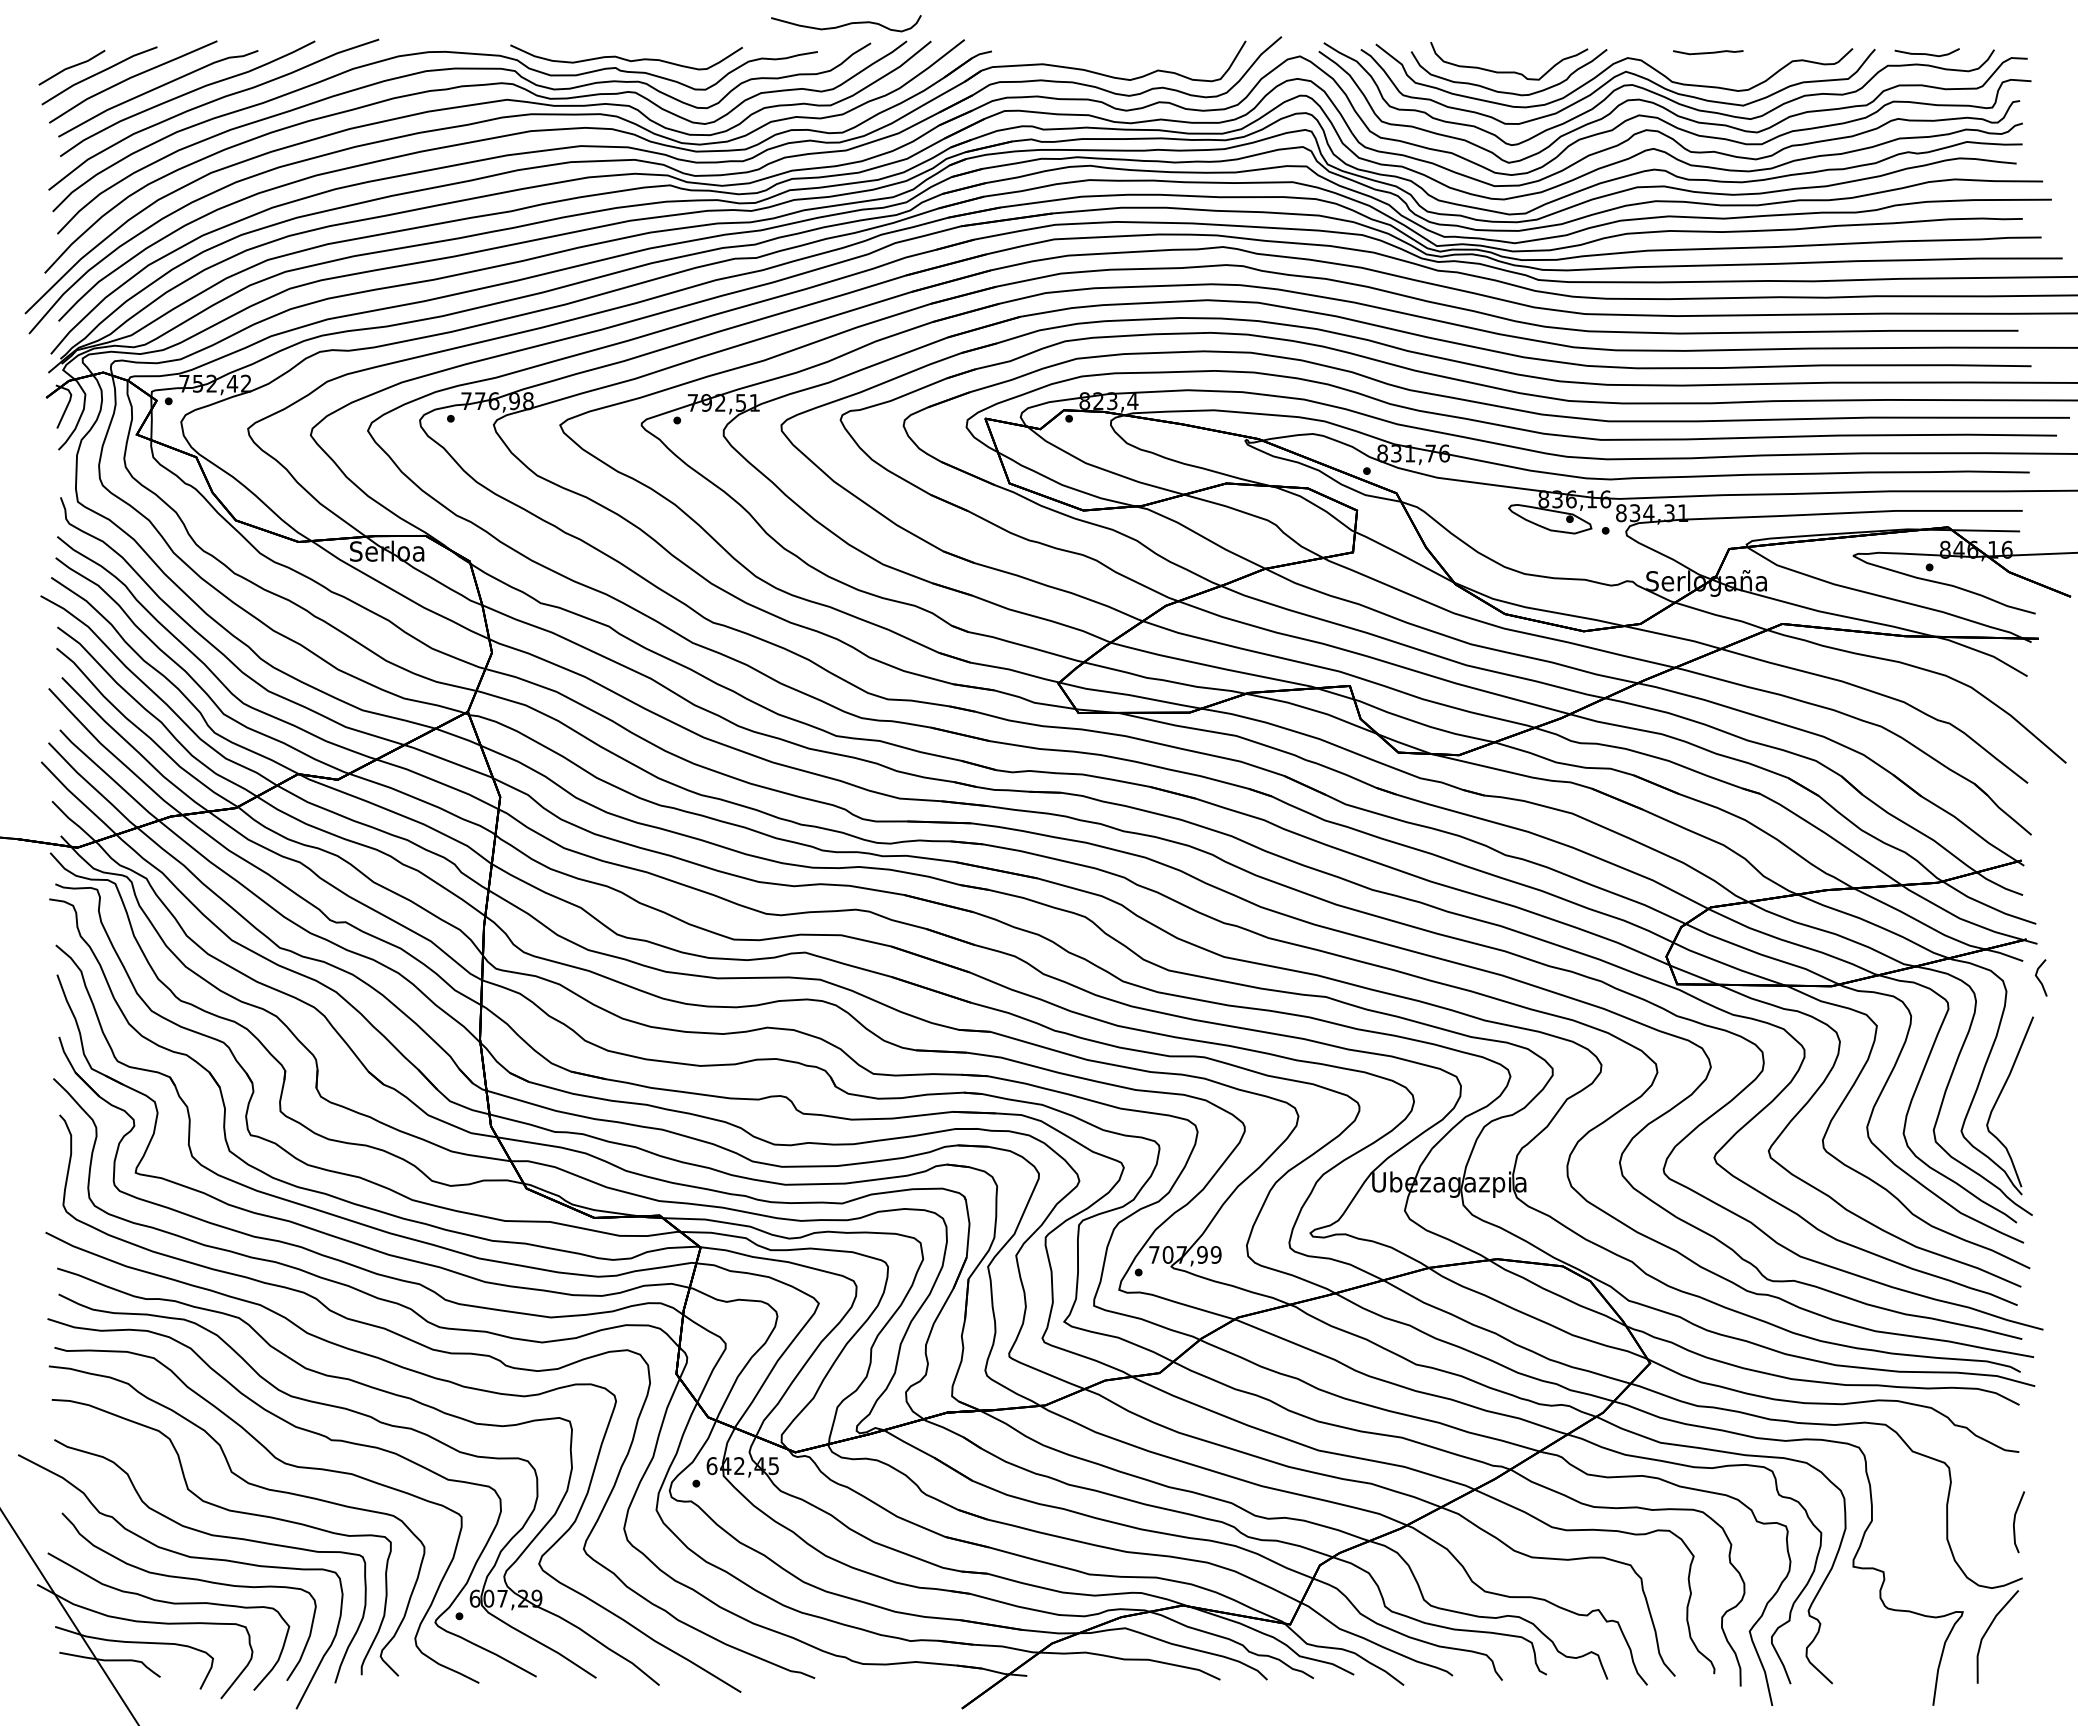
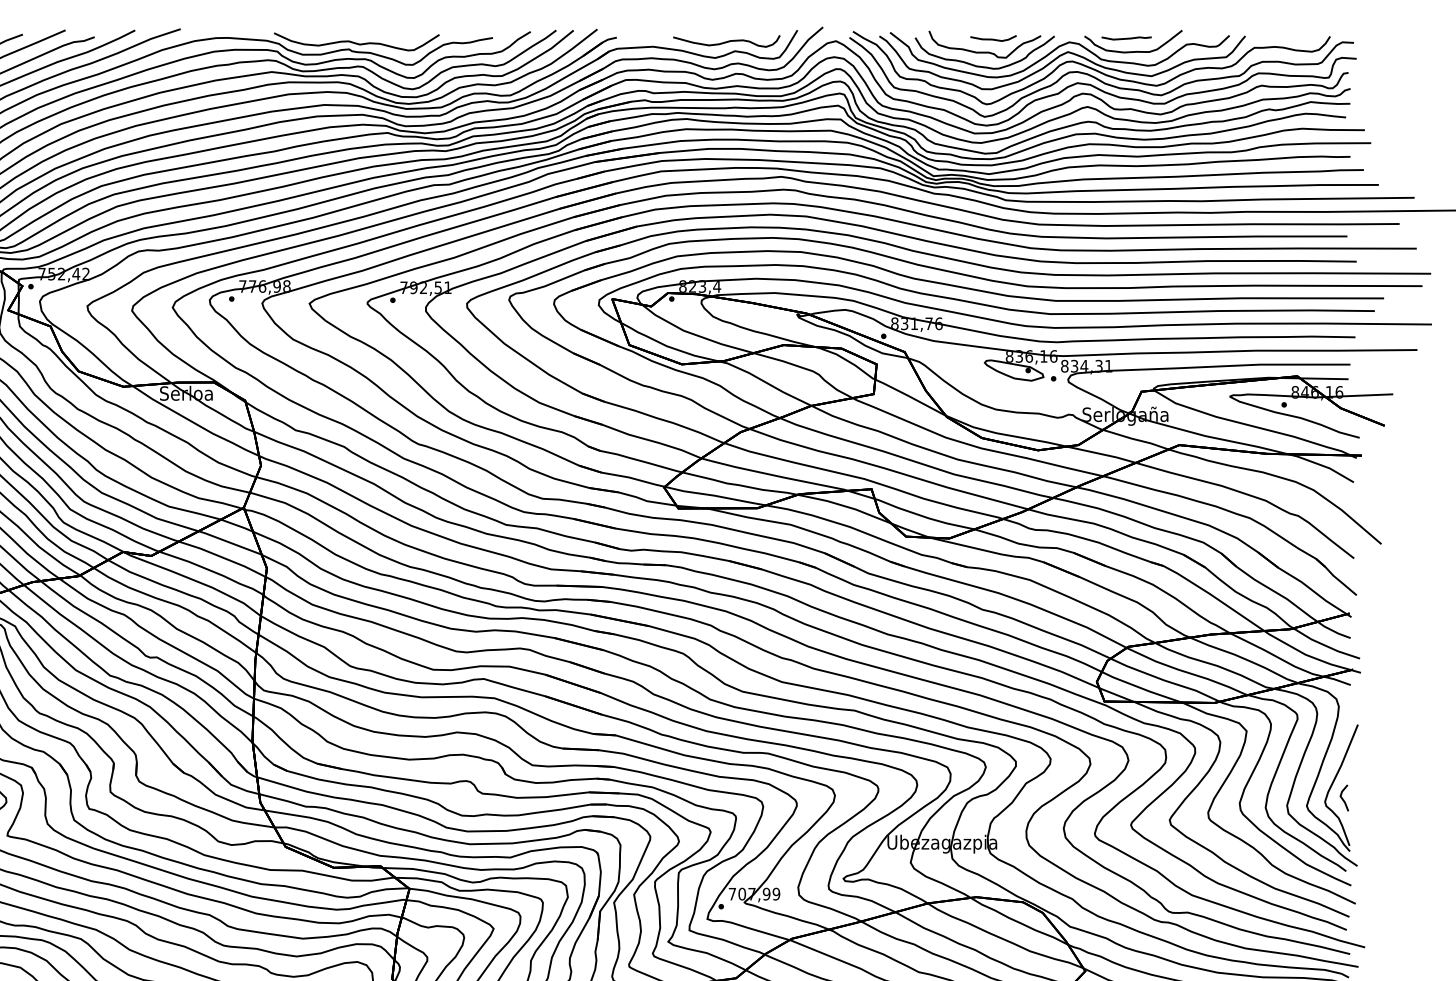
curve: (846, 23) -> (726, 41), moved
curve: (1926, 53) -> (993, 39), moved
curve: (1717, 70) -> (1133, 51), added
line: (2039, 978) -> (1343, 798), moved

